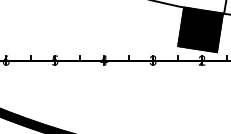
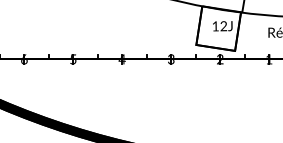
fill: (200, 29) -> (218, 28), removed

